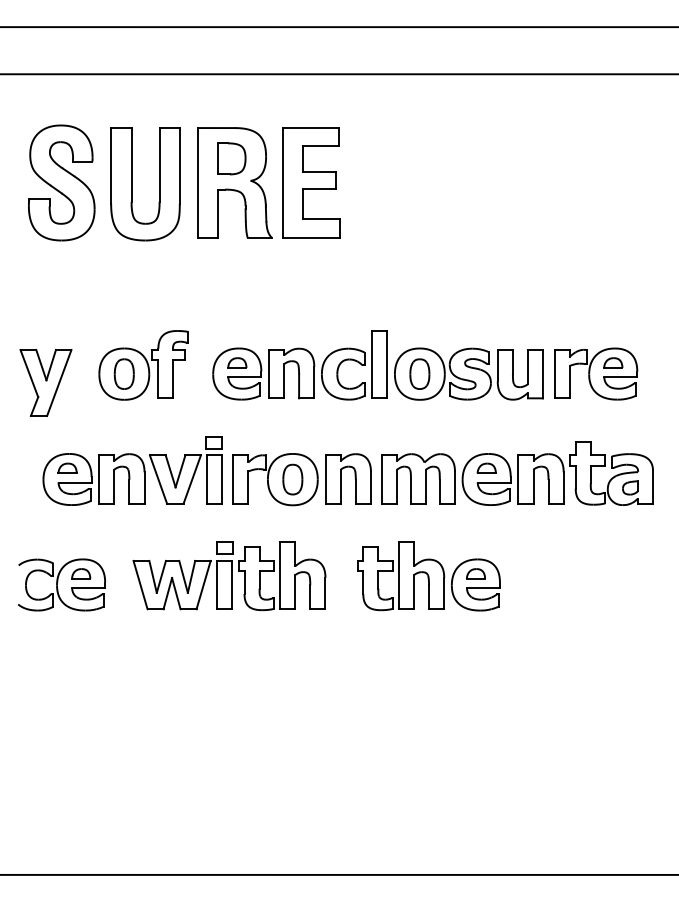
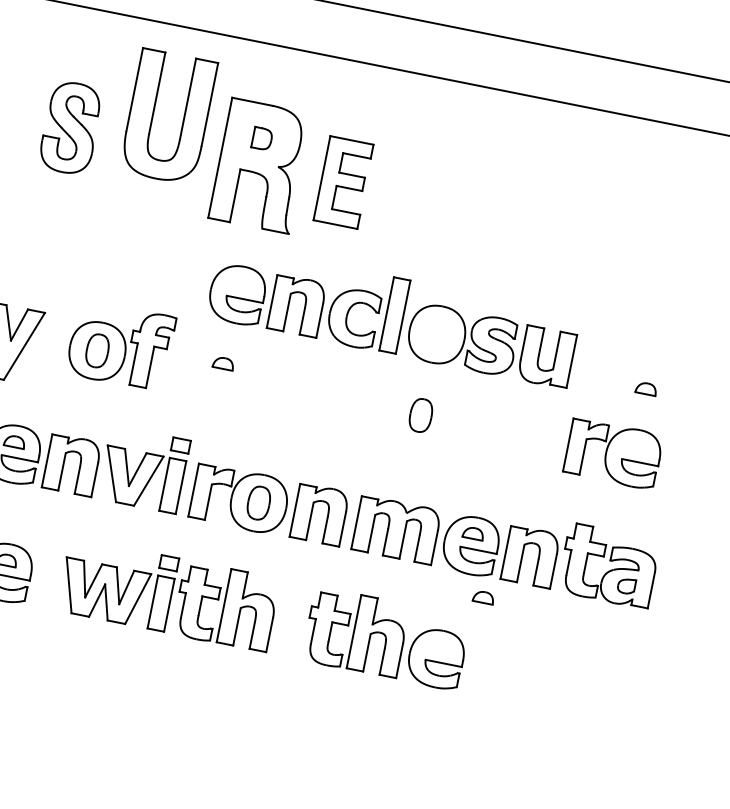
part: (231, 158) -> (261, 138), size x0.6
part: (61, 182) -> (70, 127), size x0.7
part: (311, 182) -> (344, 182), size x0.7
part: (132, 184) -> (154, 114), moved
part: (613, 362) -> (646, 388), moved
part: (377, 365) -> (392, 315), moved
part: (475, 573) -> (483, 596), moved

